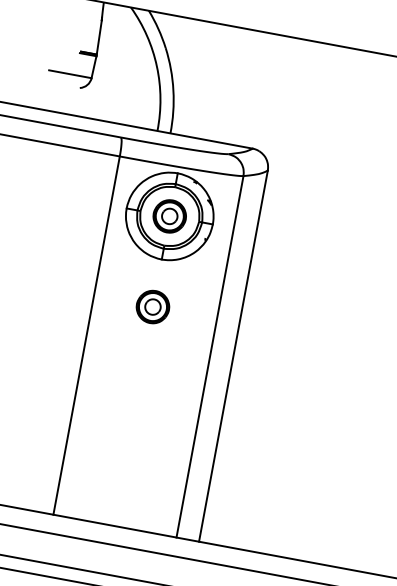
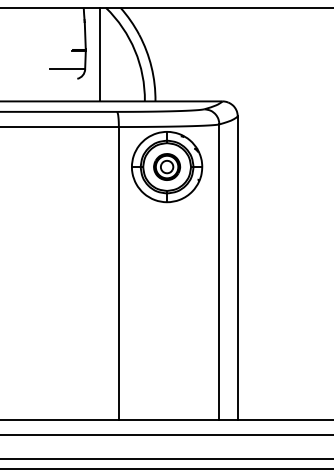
line: (112, 63) -> (99, 54), added
part: (153, 306) -> (167, 240), removed

